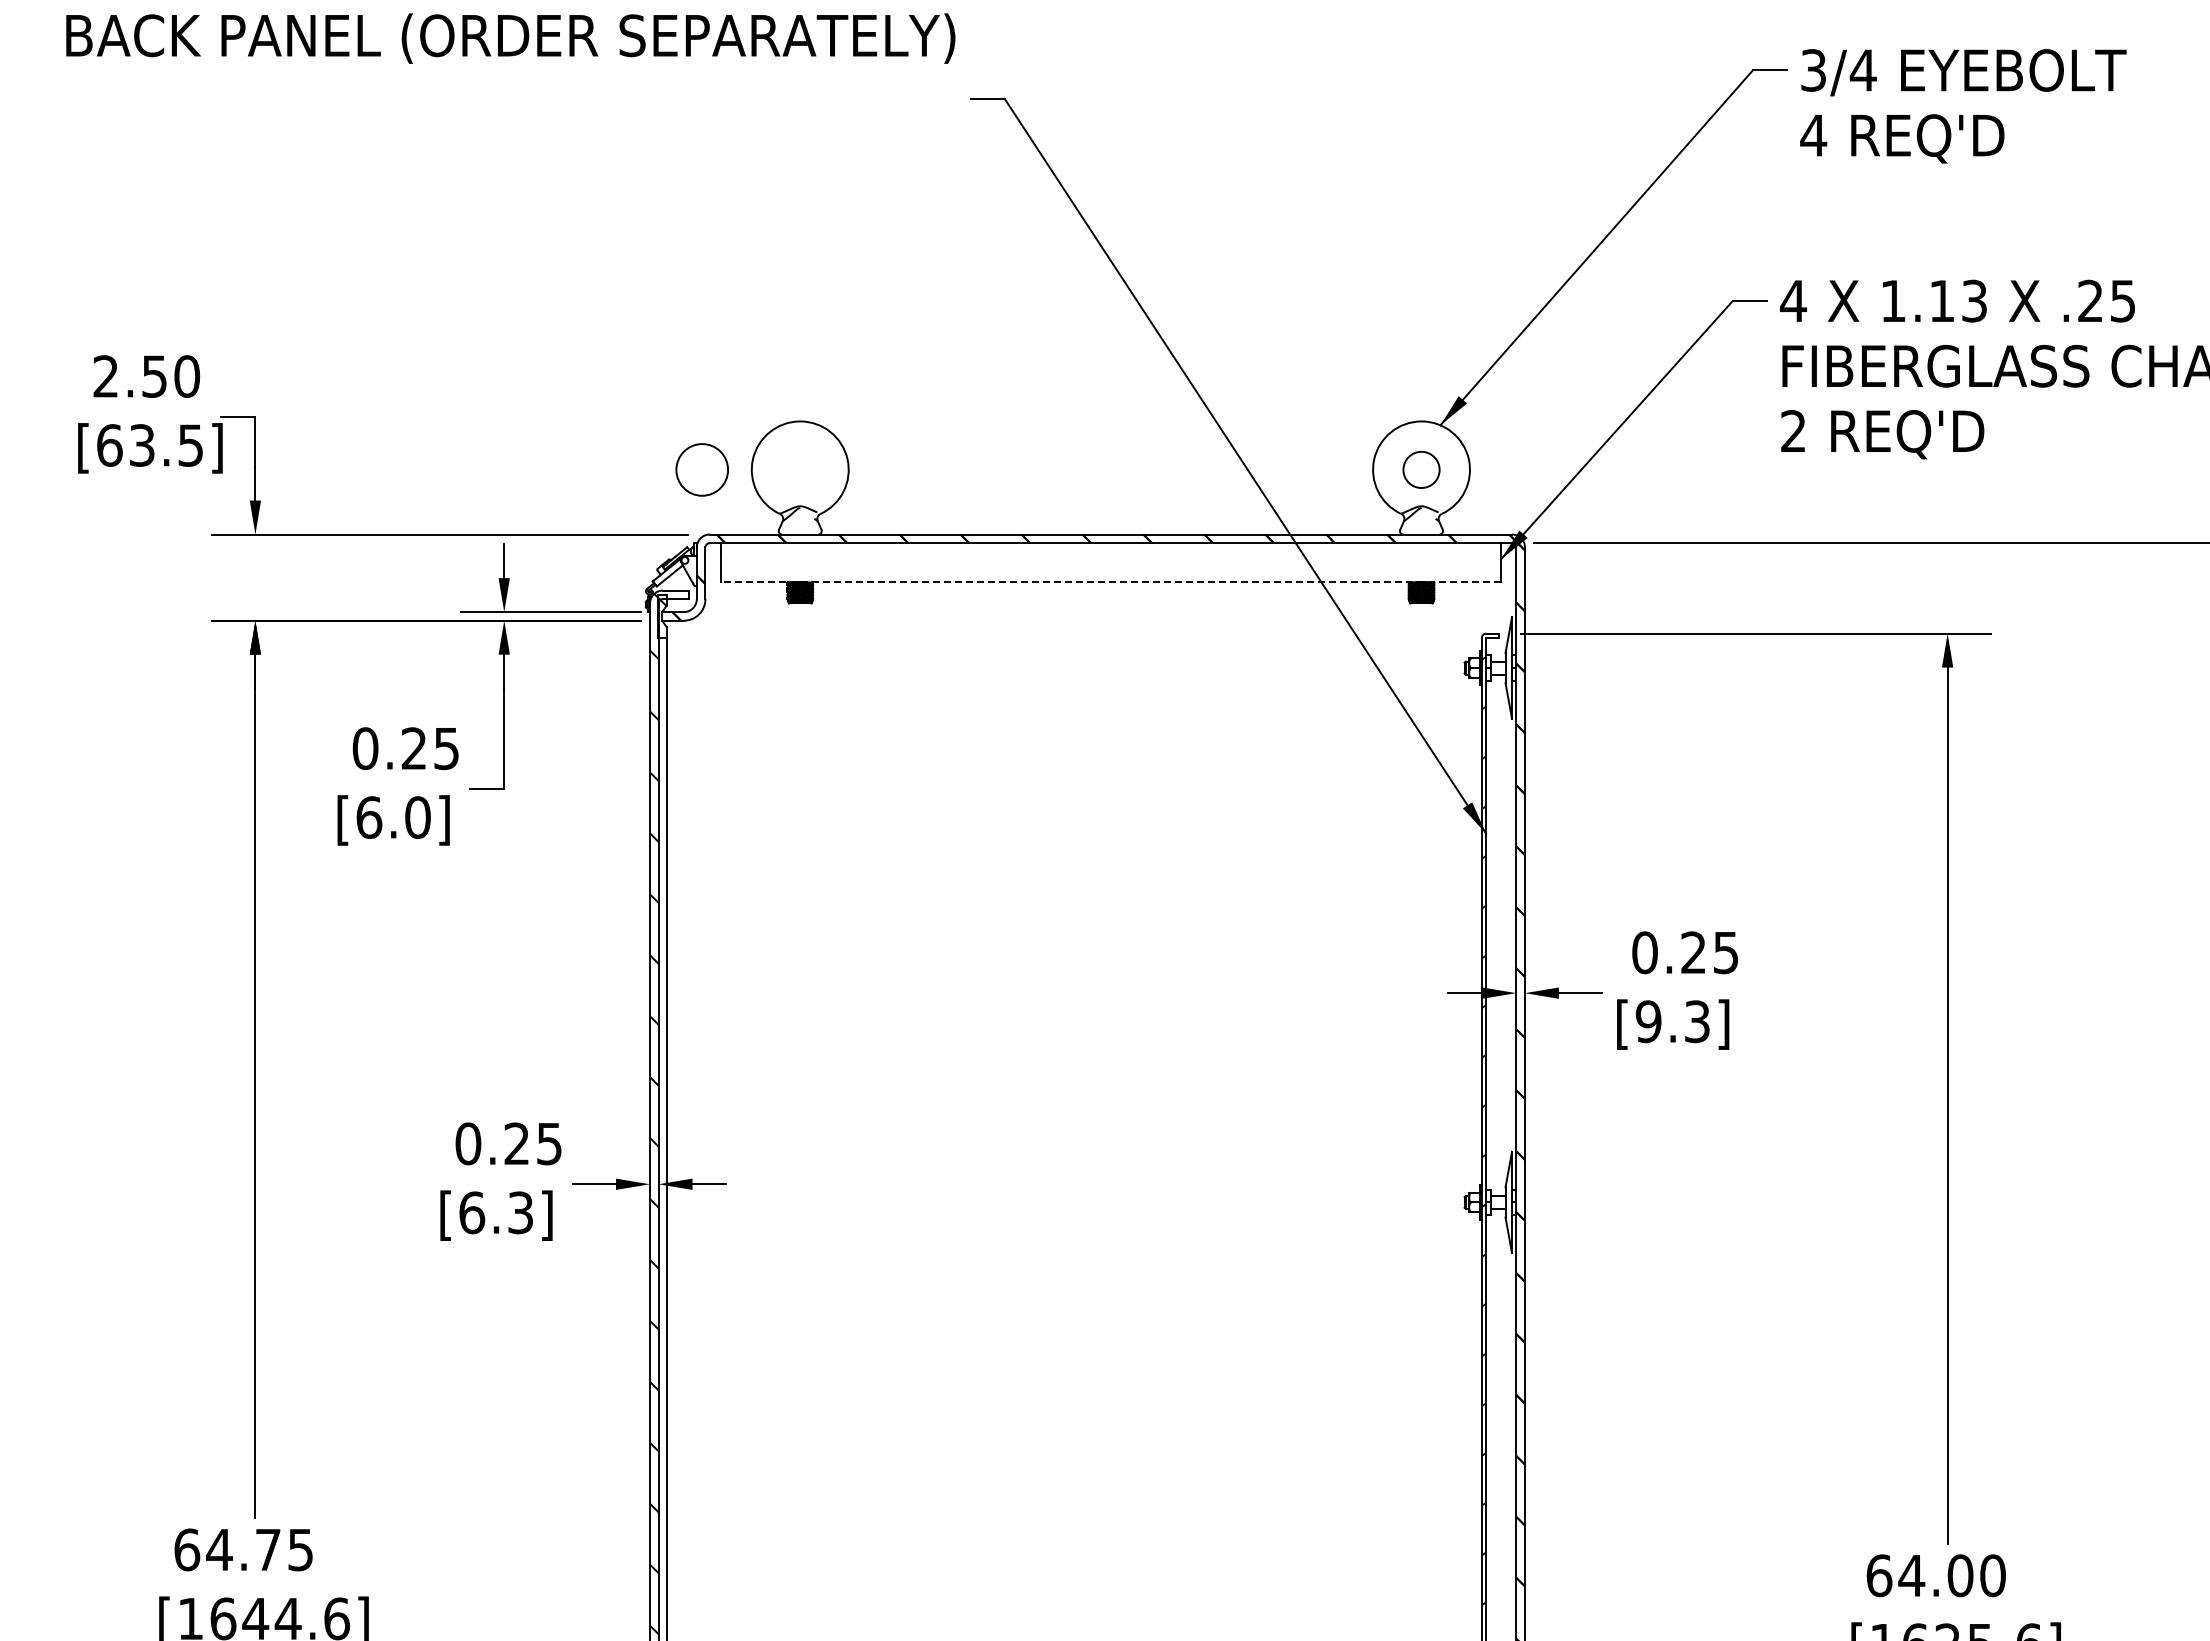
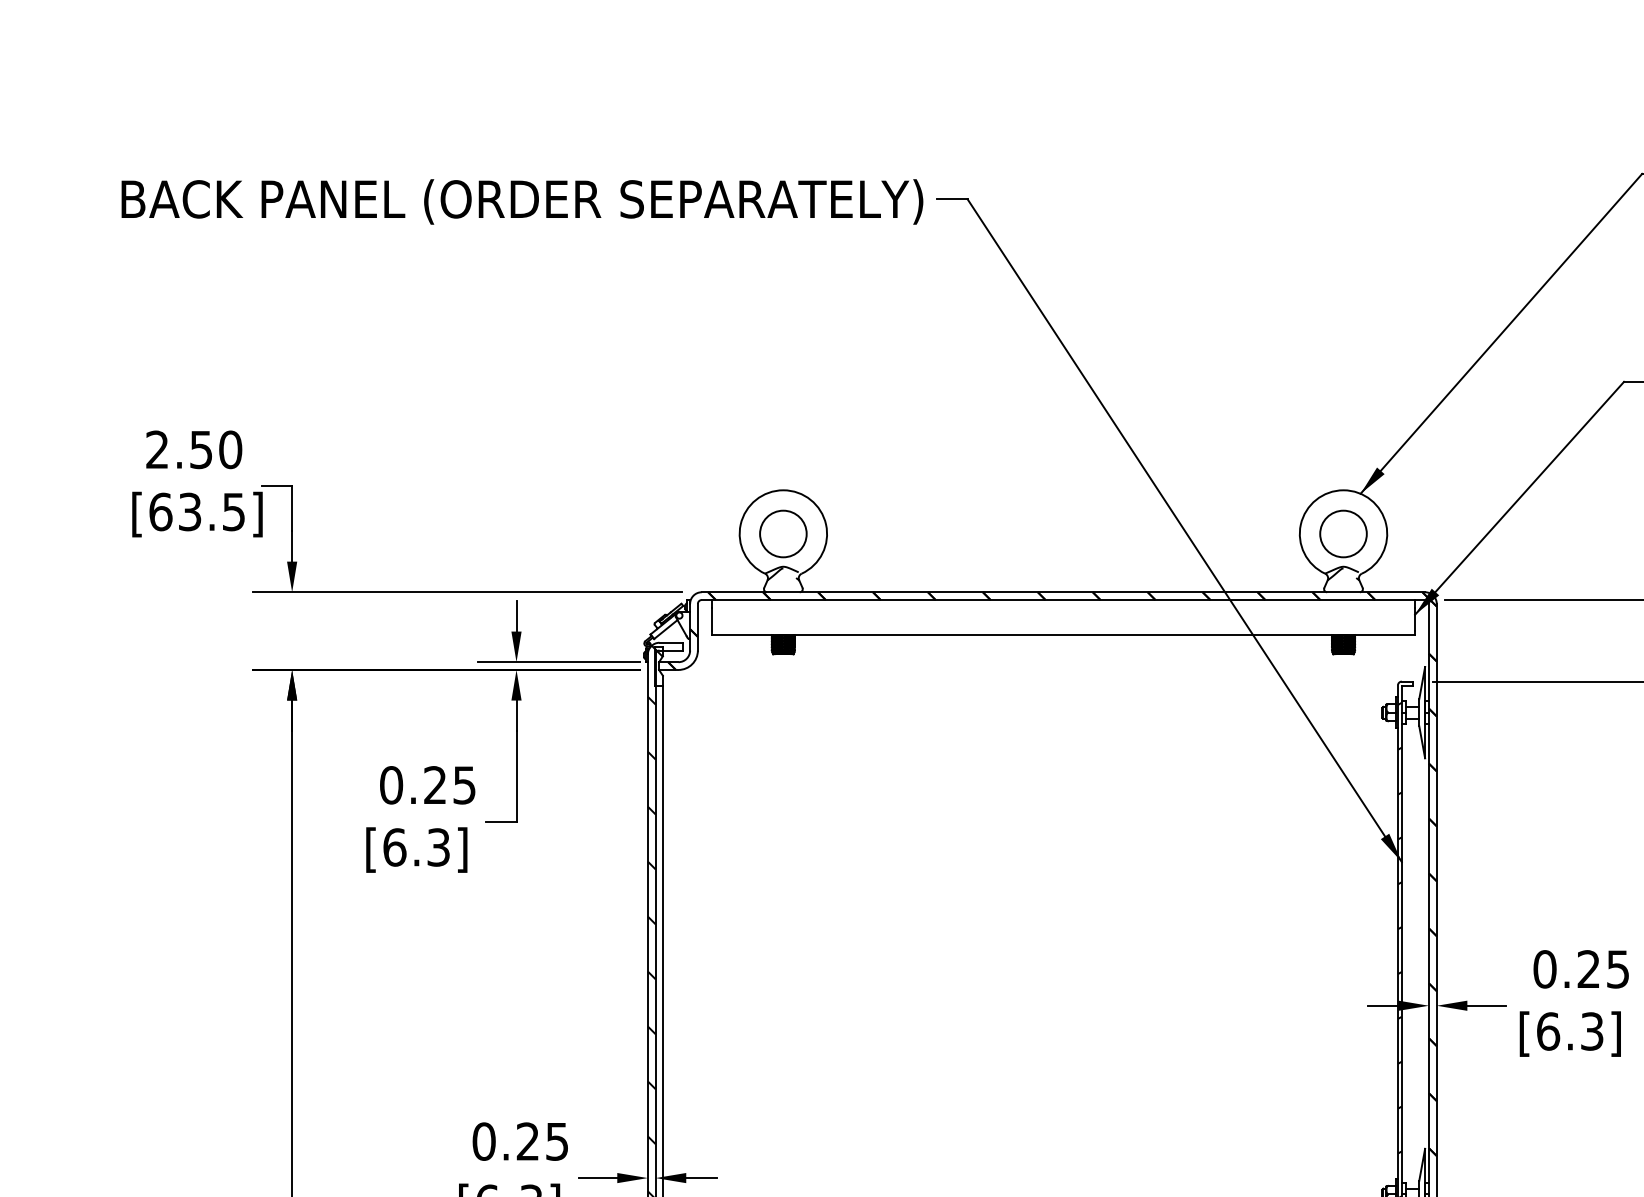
text: (510, 38) -> (522, 201), moved
circle: (701, 469) -> (782, 533), moved
circle: (1421, 469) -> (1343, 533), size x1.43
line: (1110, 581) -> (1063, 634), dashed -> solid
text: (417, 817) -> (438, 847), [6.0] -> [6.3]
text: (1648, 1021) -> (1548, 1031), [9.3] -> [6.3]

